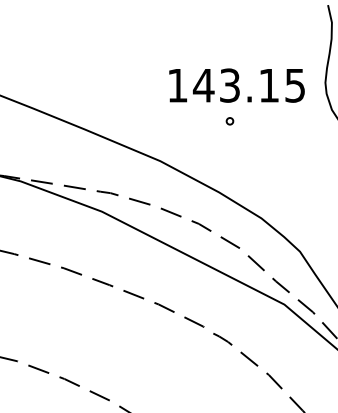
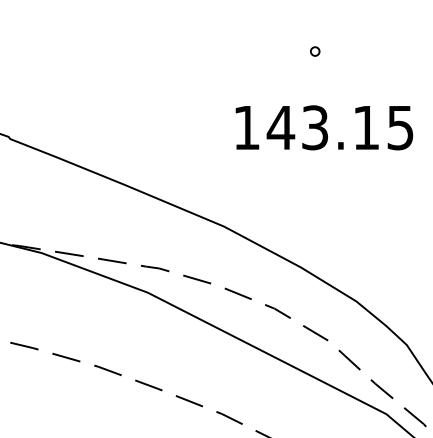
part: (229, 121) -> (314, 51), moved

